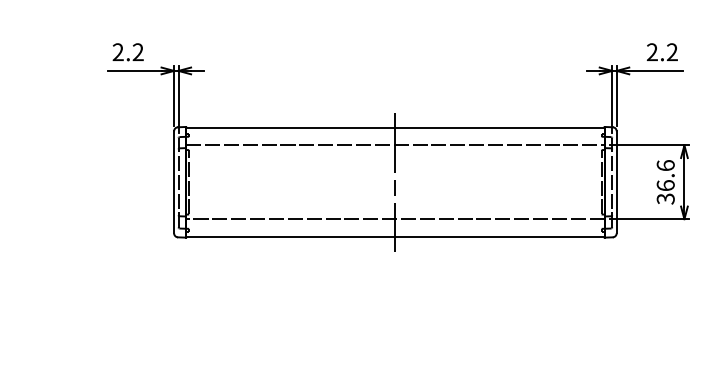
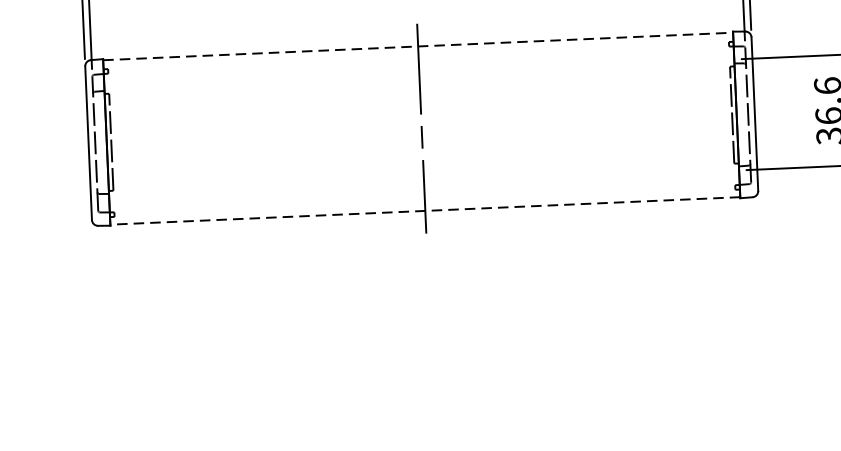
line: (395, 127) -> (418, 46), solid -> dashed
line: (395, 145) -> (419, 73), removed
line: (395, 219) -> (424, 184), removed
line: (394, 236) -> (423, 210), solid -> dashed

